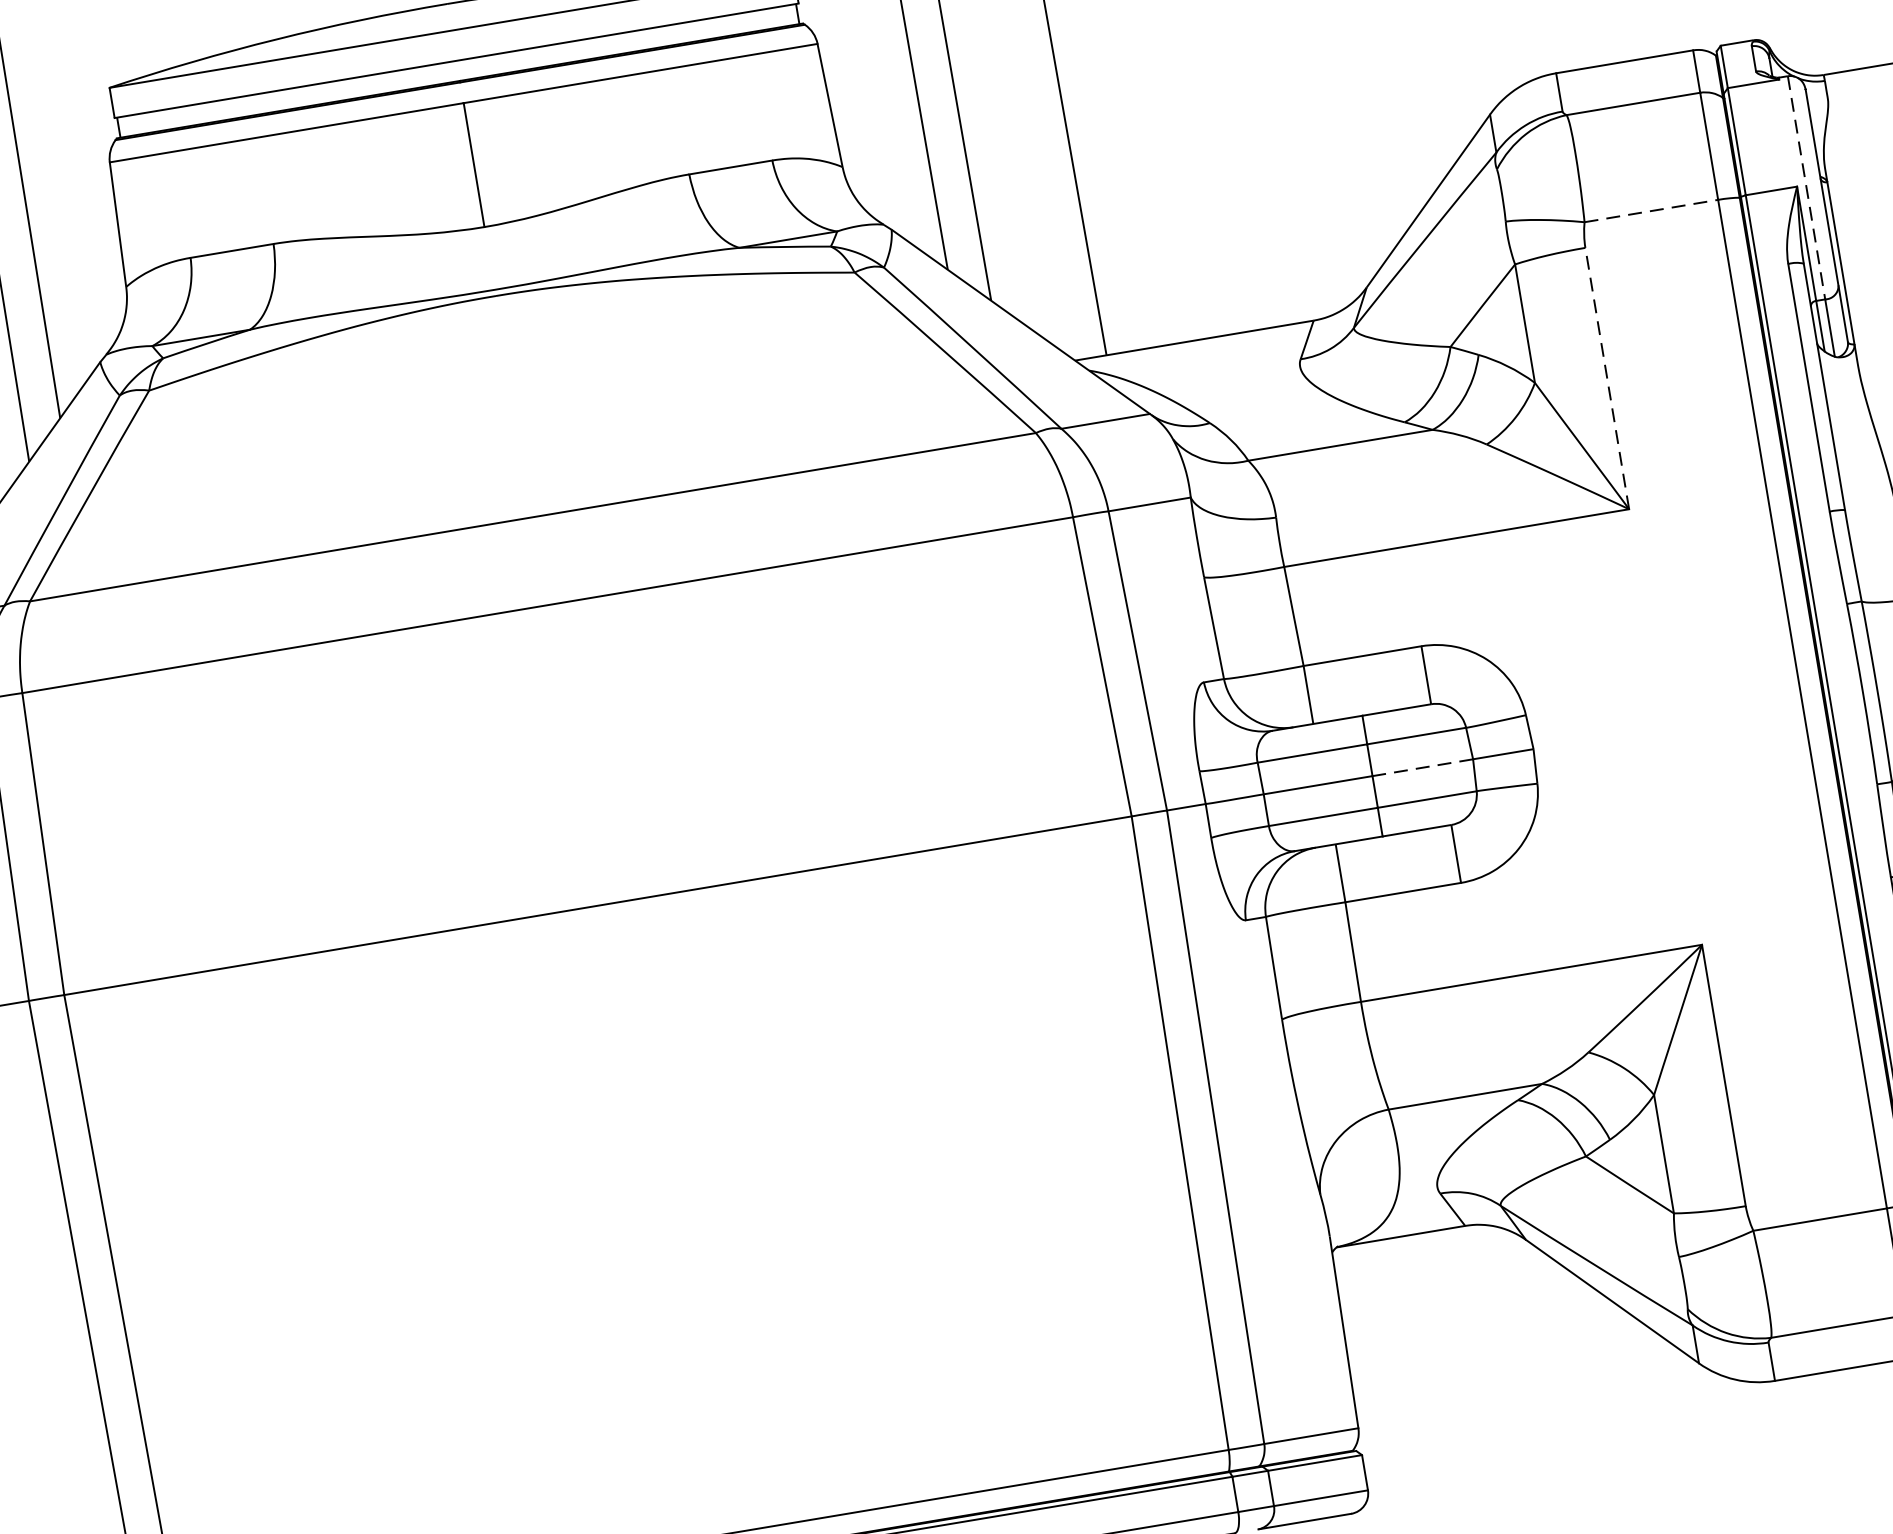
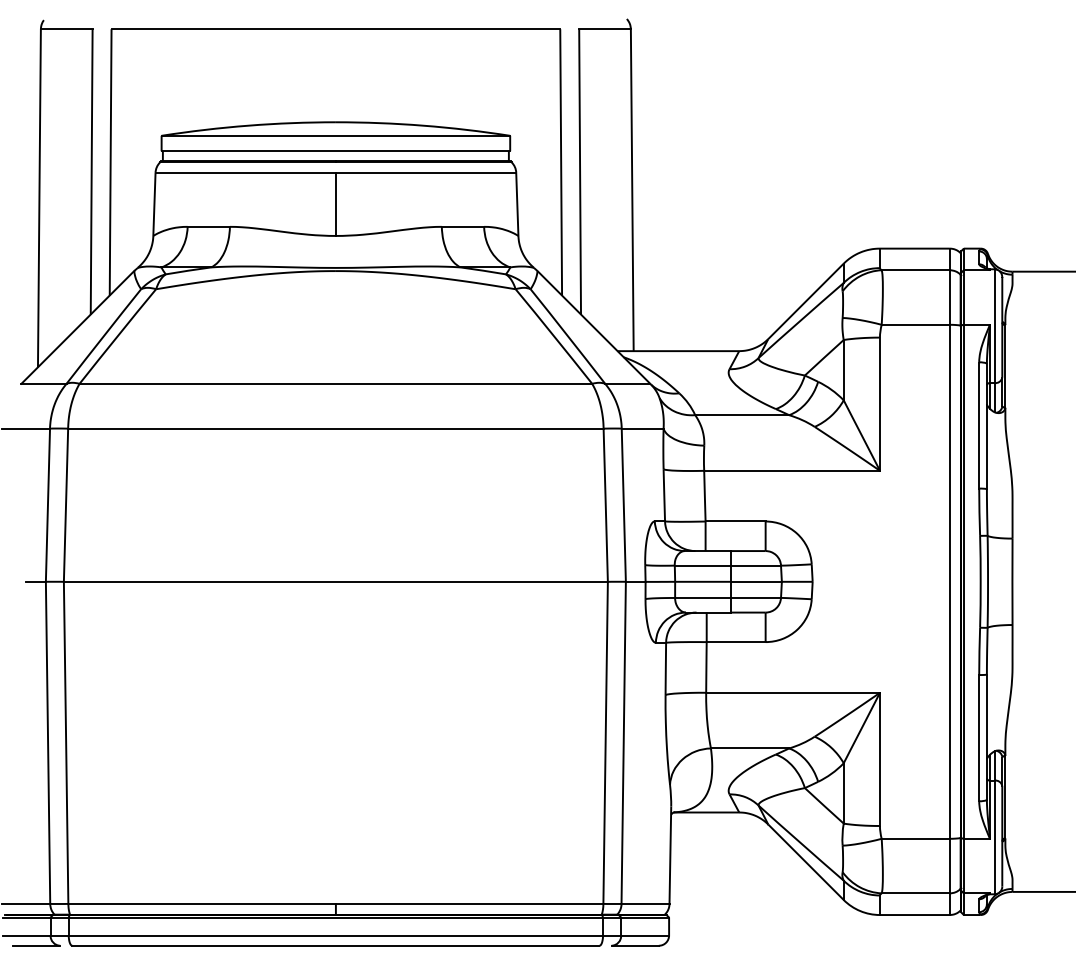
line: (1806, 188) -> (994, 326), dashed -> solid
line: (1652, 210) -> (916, 324), dashed -> solid
line: (1606, 379) -> (879, 404), dashed -> solid
line: (1423, 766) -> (756, 581), dashed -> solid

